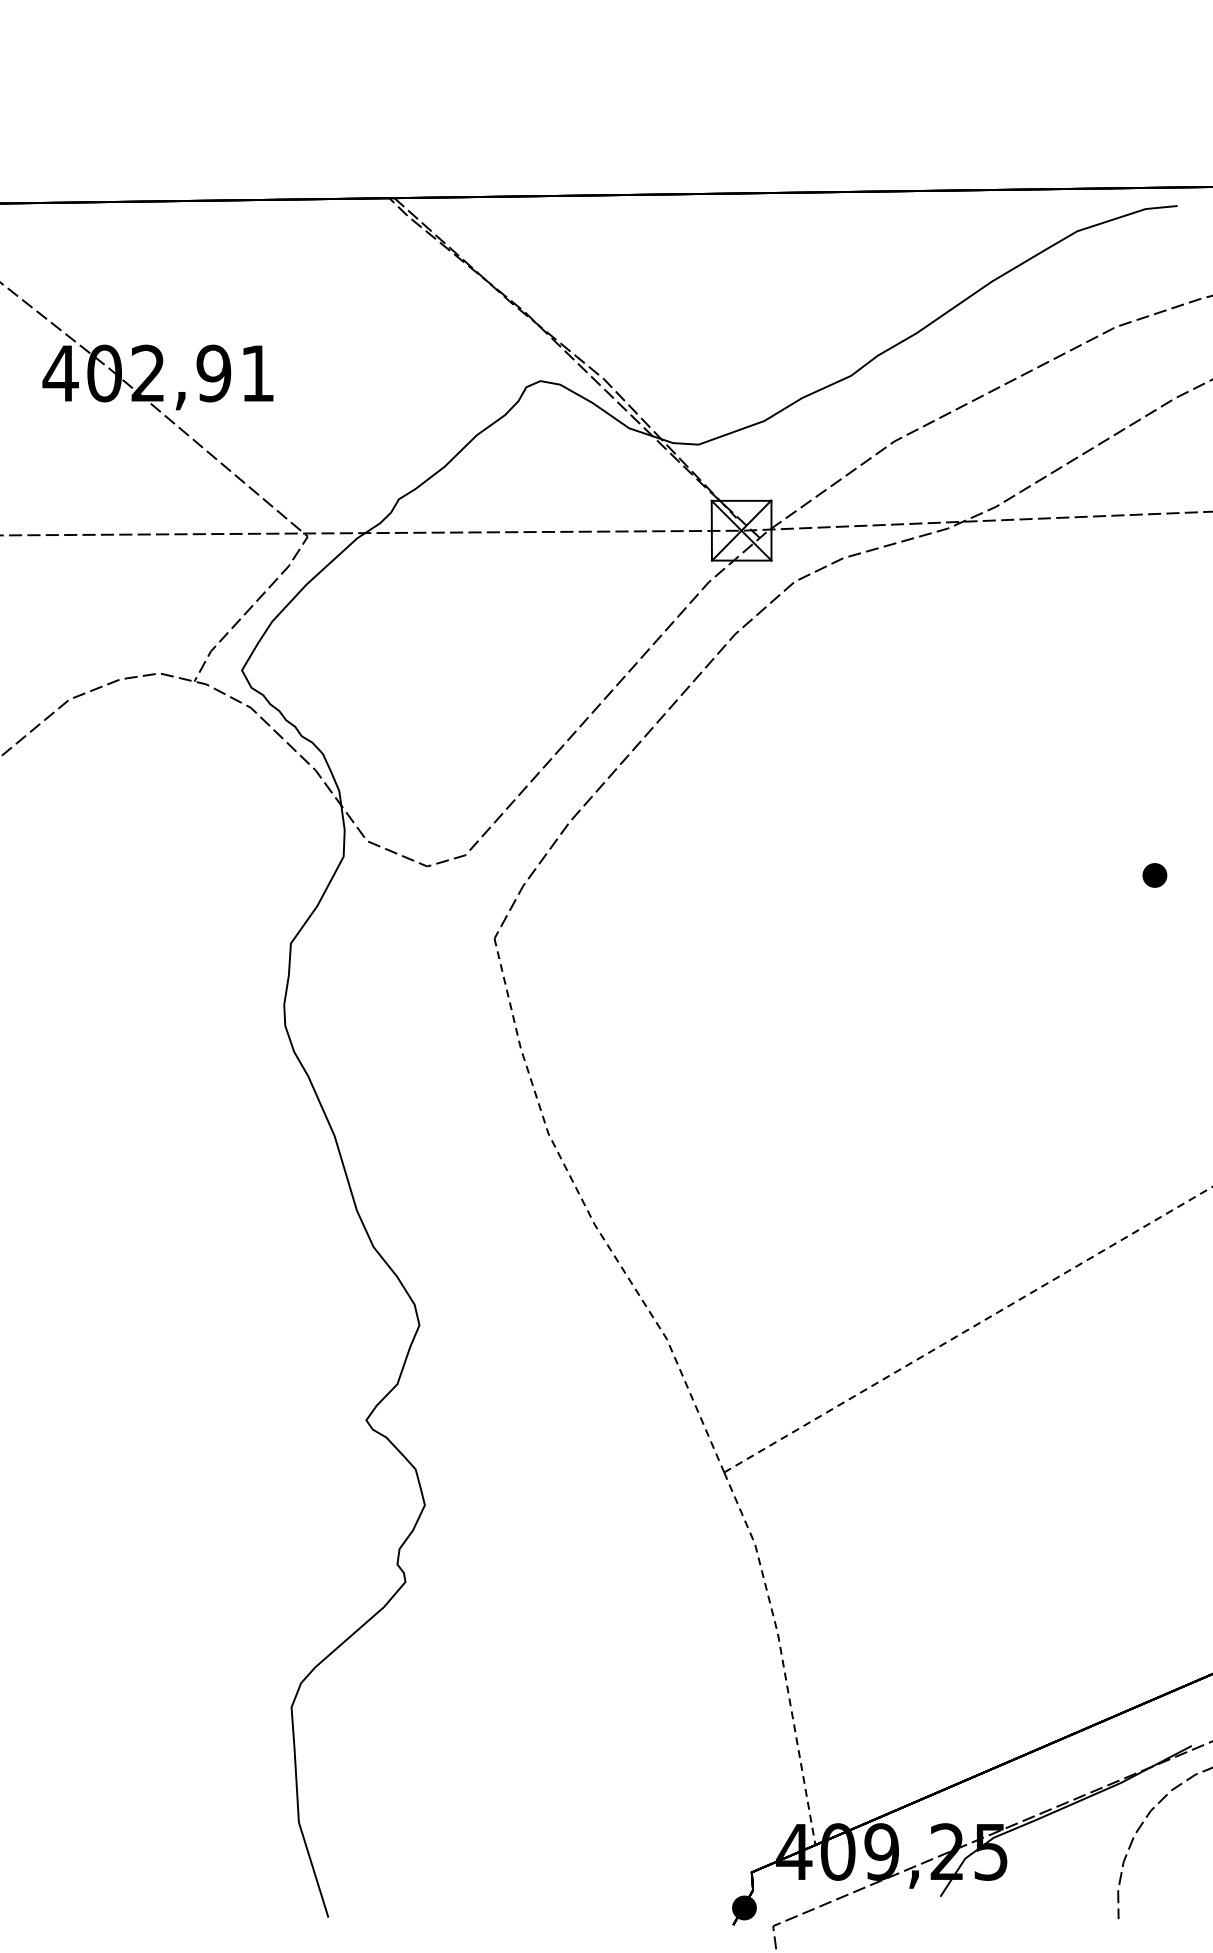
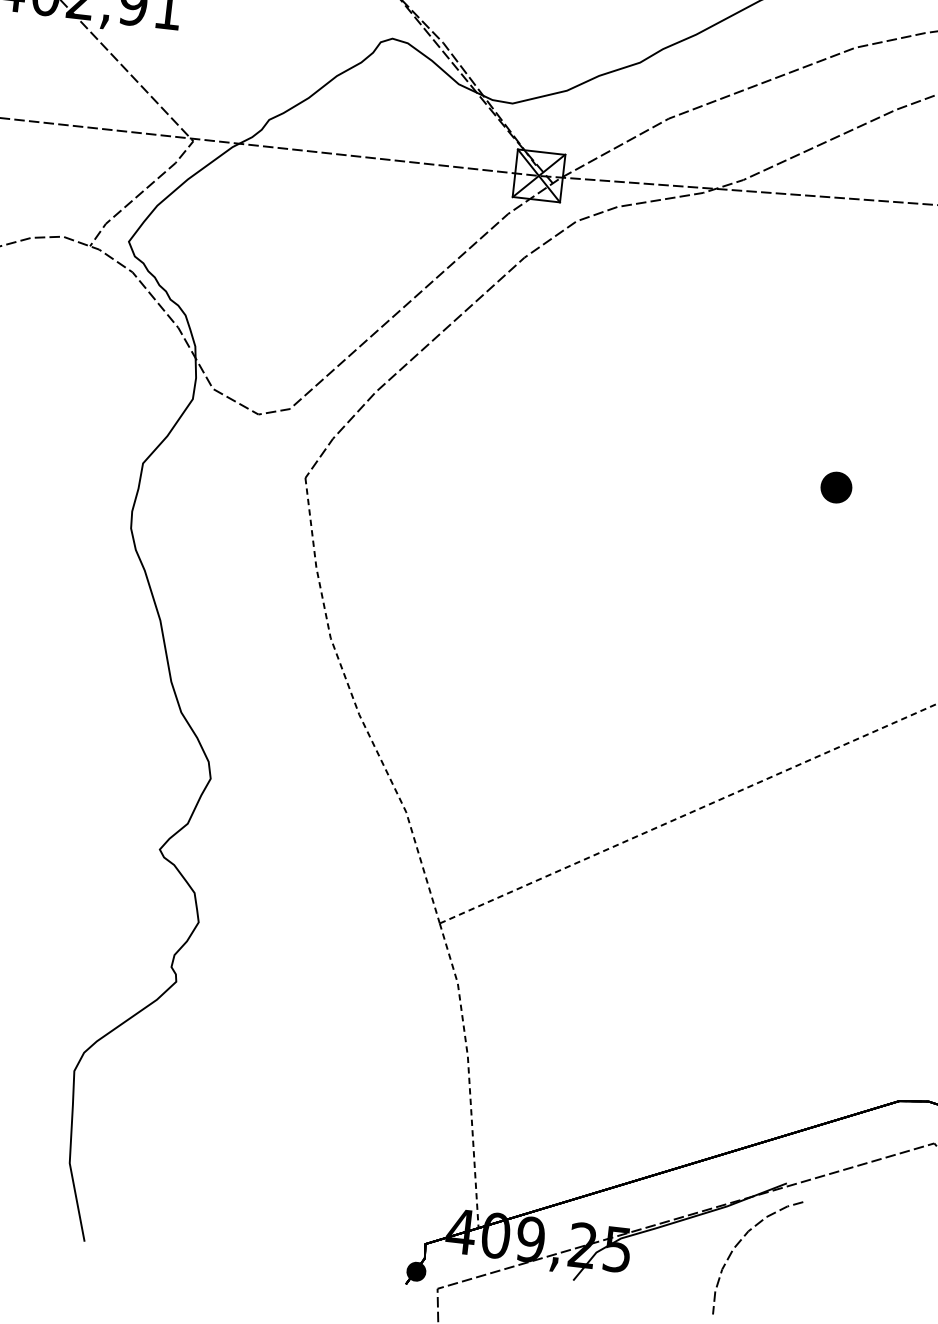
part: (1154, 875) -> (836, 487), size x1.6

